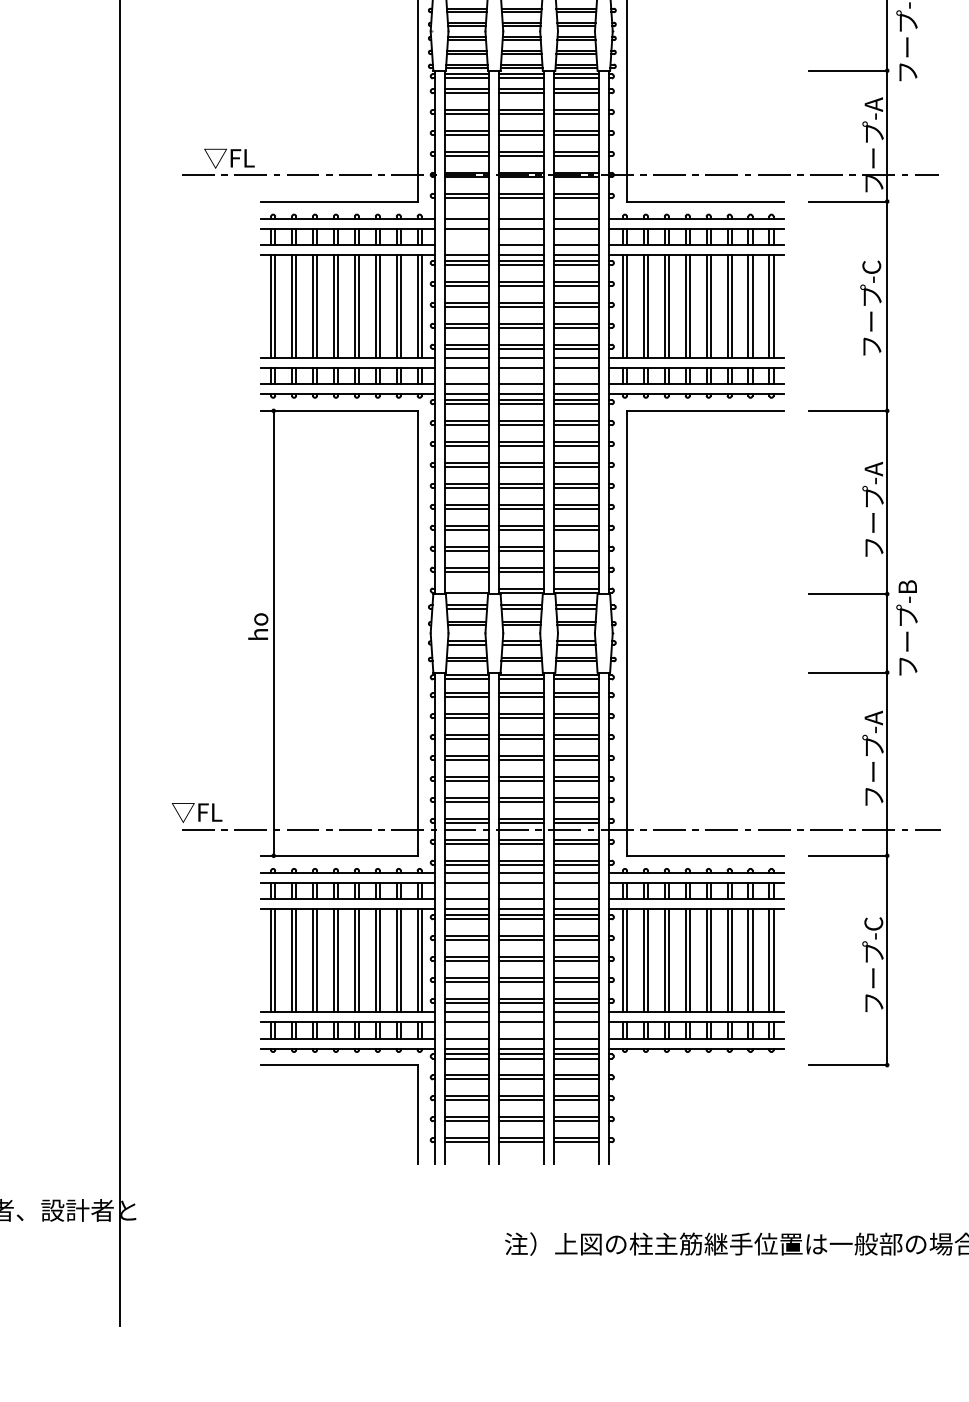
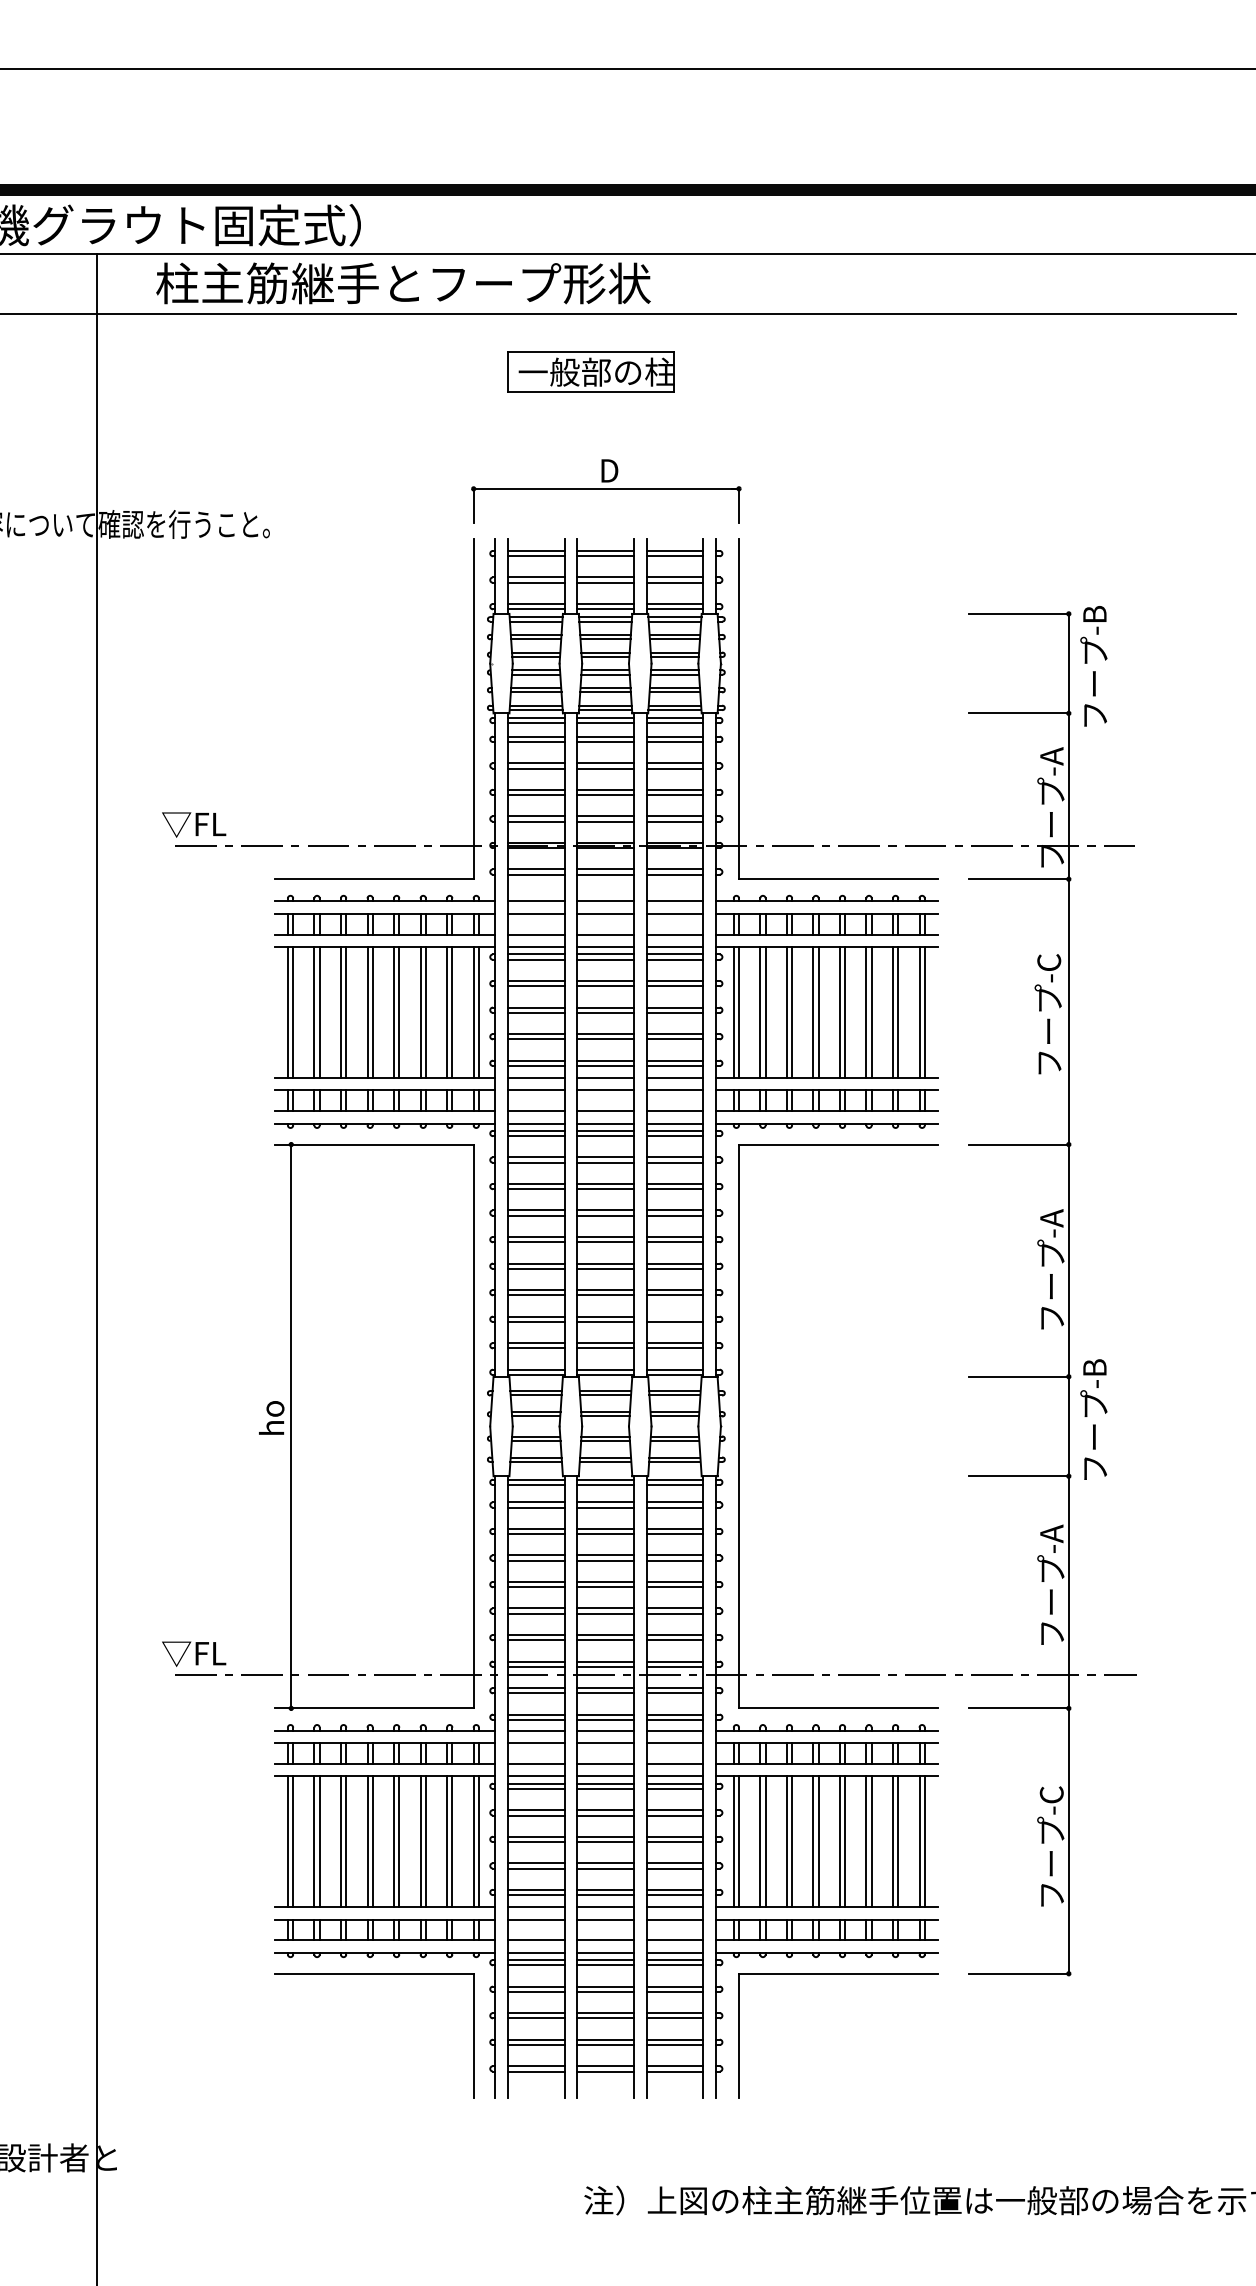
text: (229, 158) -> (194, 824), moved
line: (466, 245) -> (535, 934), added
line: (466, 588) -> (535, 1369), added
part: (705, 1065) -> (838, 1974), added

